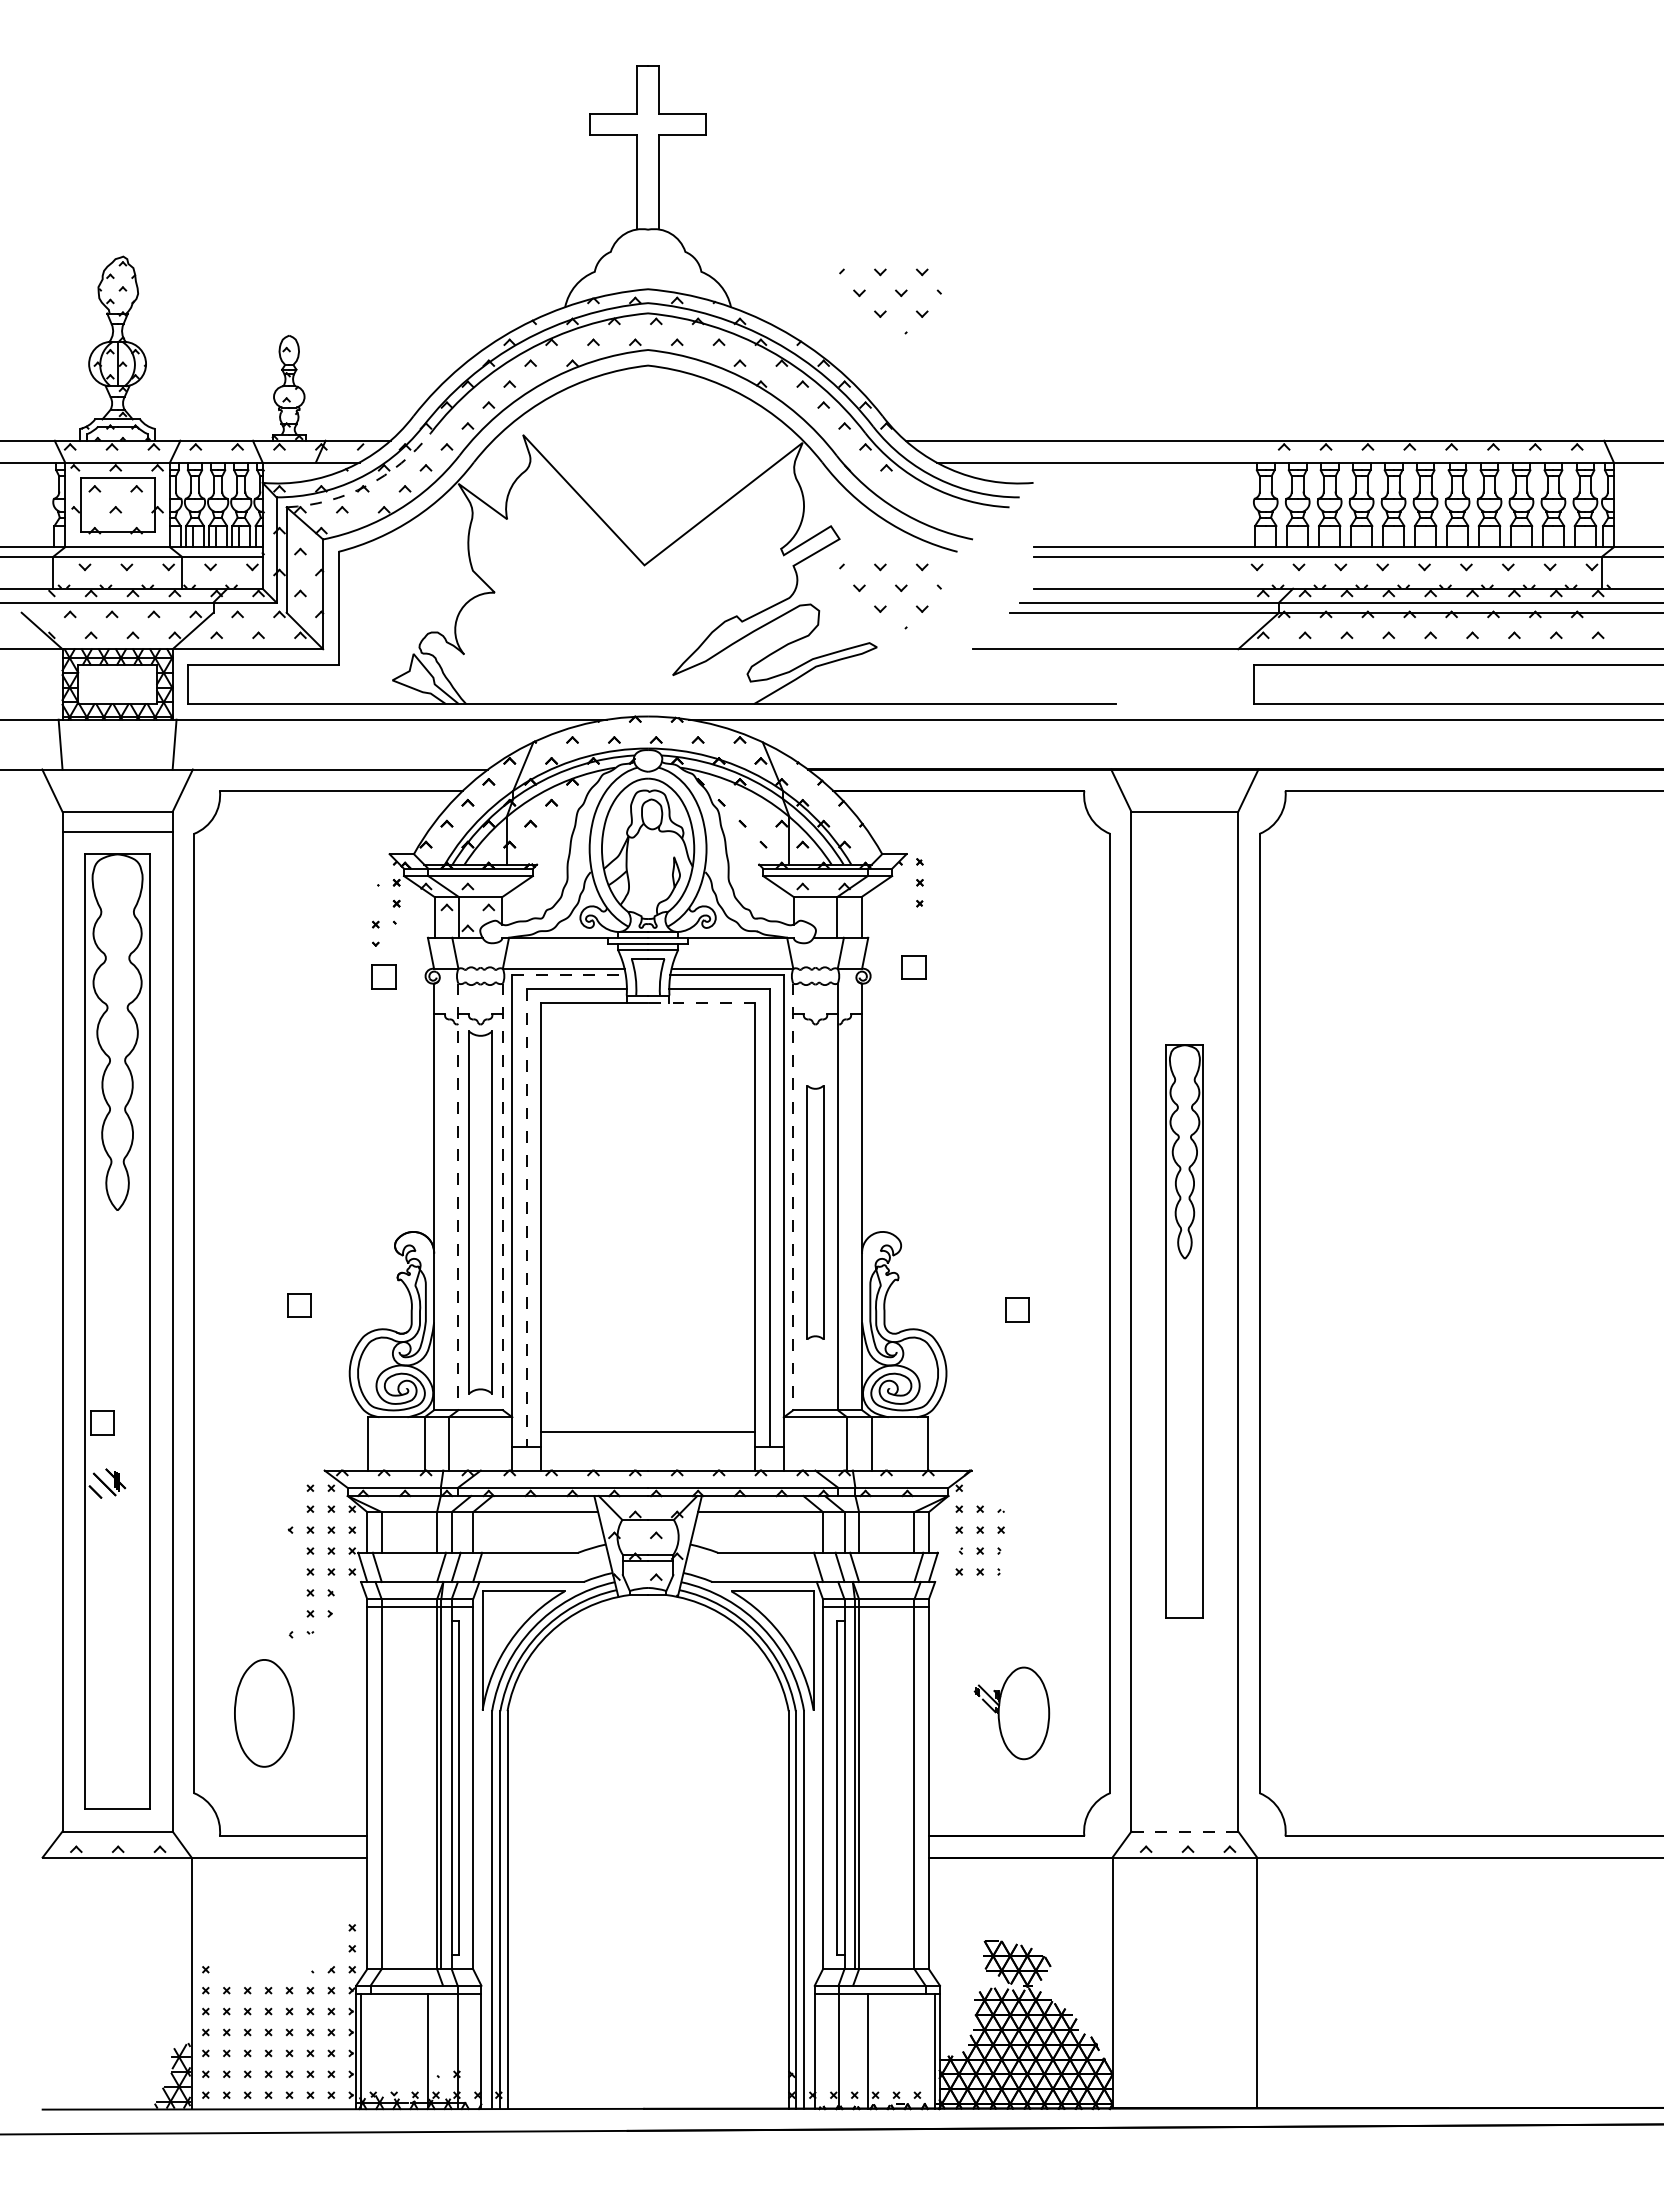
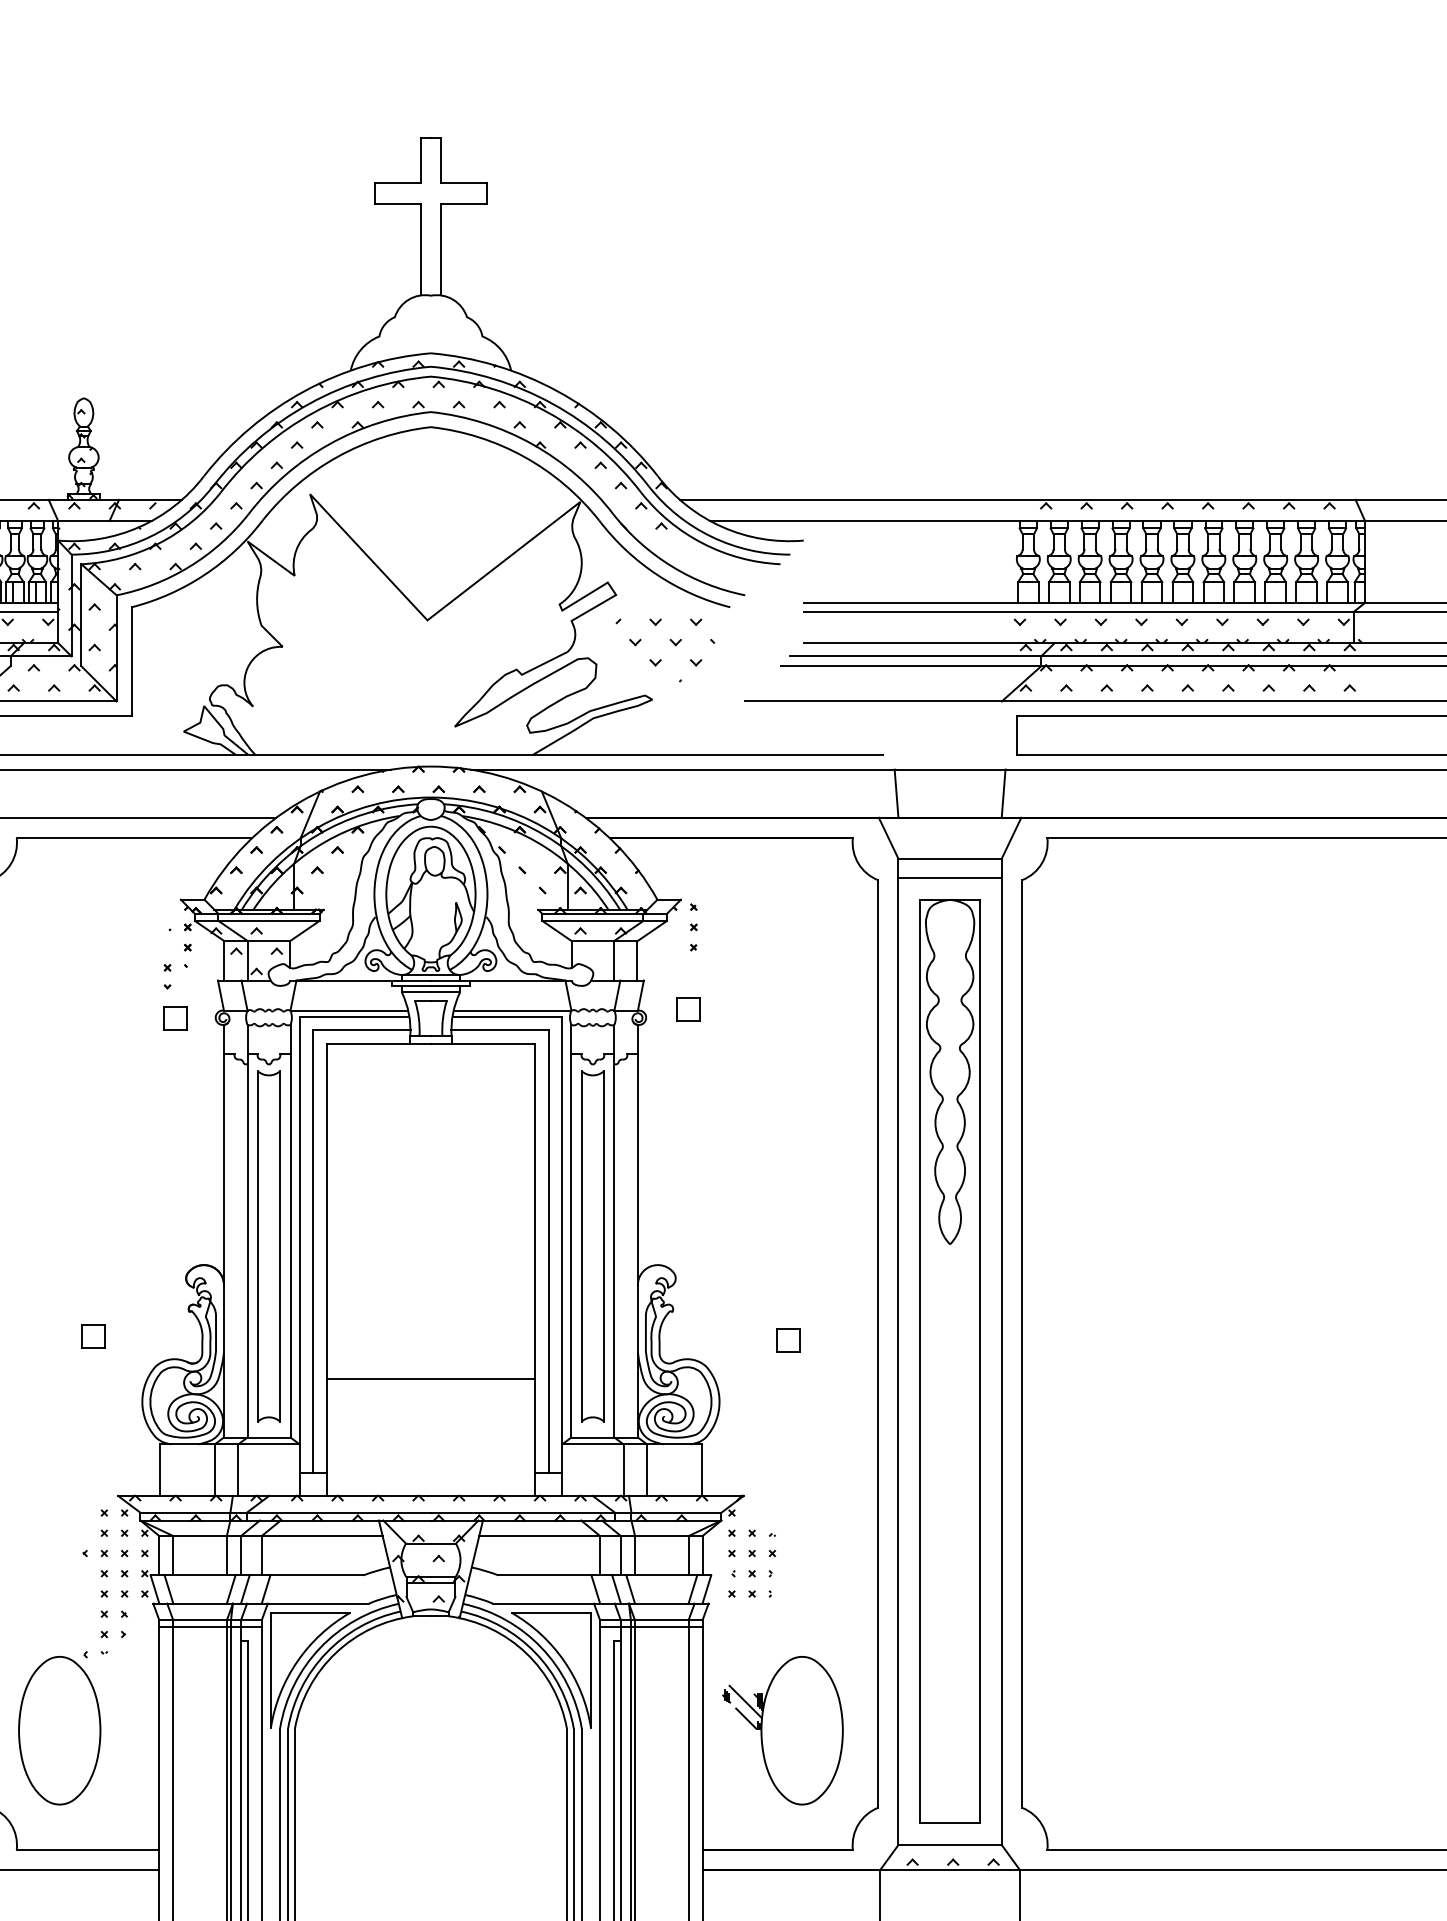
part: (885, 310) -> (660, 373), removed
arc: (366, 485) -> (158, 543), dashed -> solid
line: (1129, 744) -> (896, 793), added
line: (1240, 744) -> (1003, 793), added
line: (1184, 831) -> (949, 877), added
line: (569, 974) -> (354, 1016), dashed -> solid
line: (701, 1003) -> (482, 1044), dashed -> solid
line: (458, 1197) -> (247, 1231), dashed -> solid
line: (502, 1197) -> (290, 1231), dashed -> solid
line: (793, 1197) -> (571, 1231), dashed -> solid
part: (815, 1212) -> (592, 1246), size x1.43
line: (526, 1218) -> (313, 1252), dashed -> solid
part: (1184, 1331) -> (949, 1361), size x1.67
line: (647, 1432) -> (430, 1379), moved
part: (264, 1713) -> (59, 1730), size x1.43
part: (1011, 1713) -> (782, 1730), size x1.67
line: (1184, 1831) -> (949, 1844), dashed -> solid

